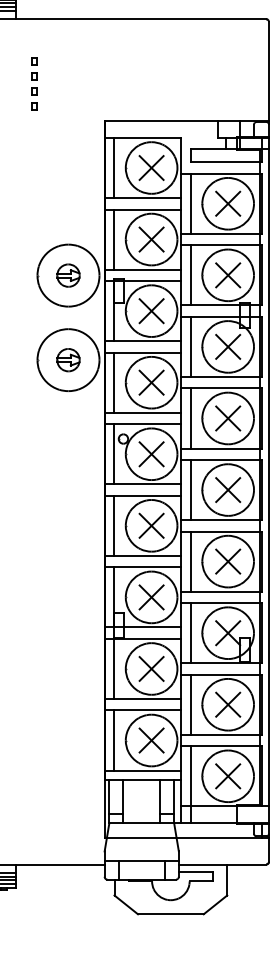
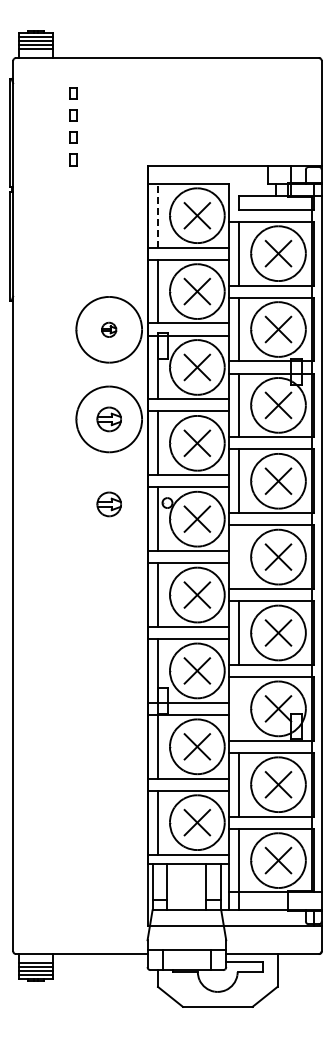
part: (34, 83) -> (73, 126), size x1.4
line: (114, 167) -> (157, 215), solid -> dashed
part: (67, 275) -> (108, 329), size x0.6
part: (67, 440) -> (108, 504), added
line: (190, 489) -> (238, 556), removed
line: (190, 632) -> (238, 708), removed

